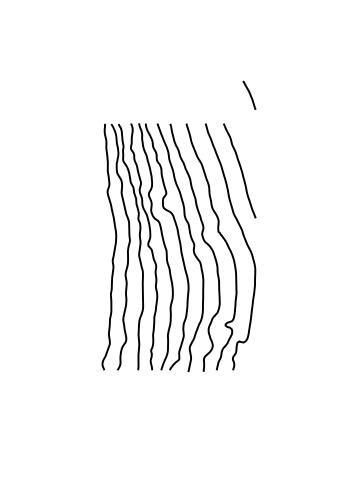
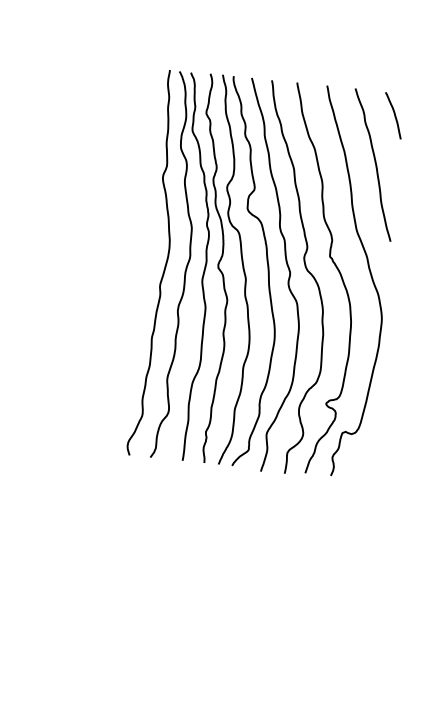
curve: (249, 94) -> (393, 114), moved

